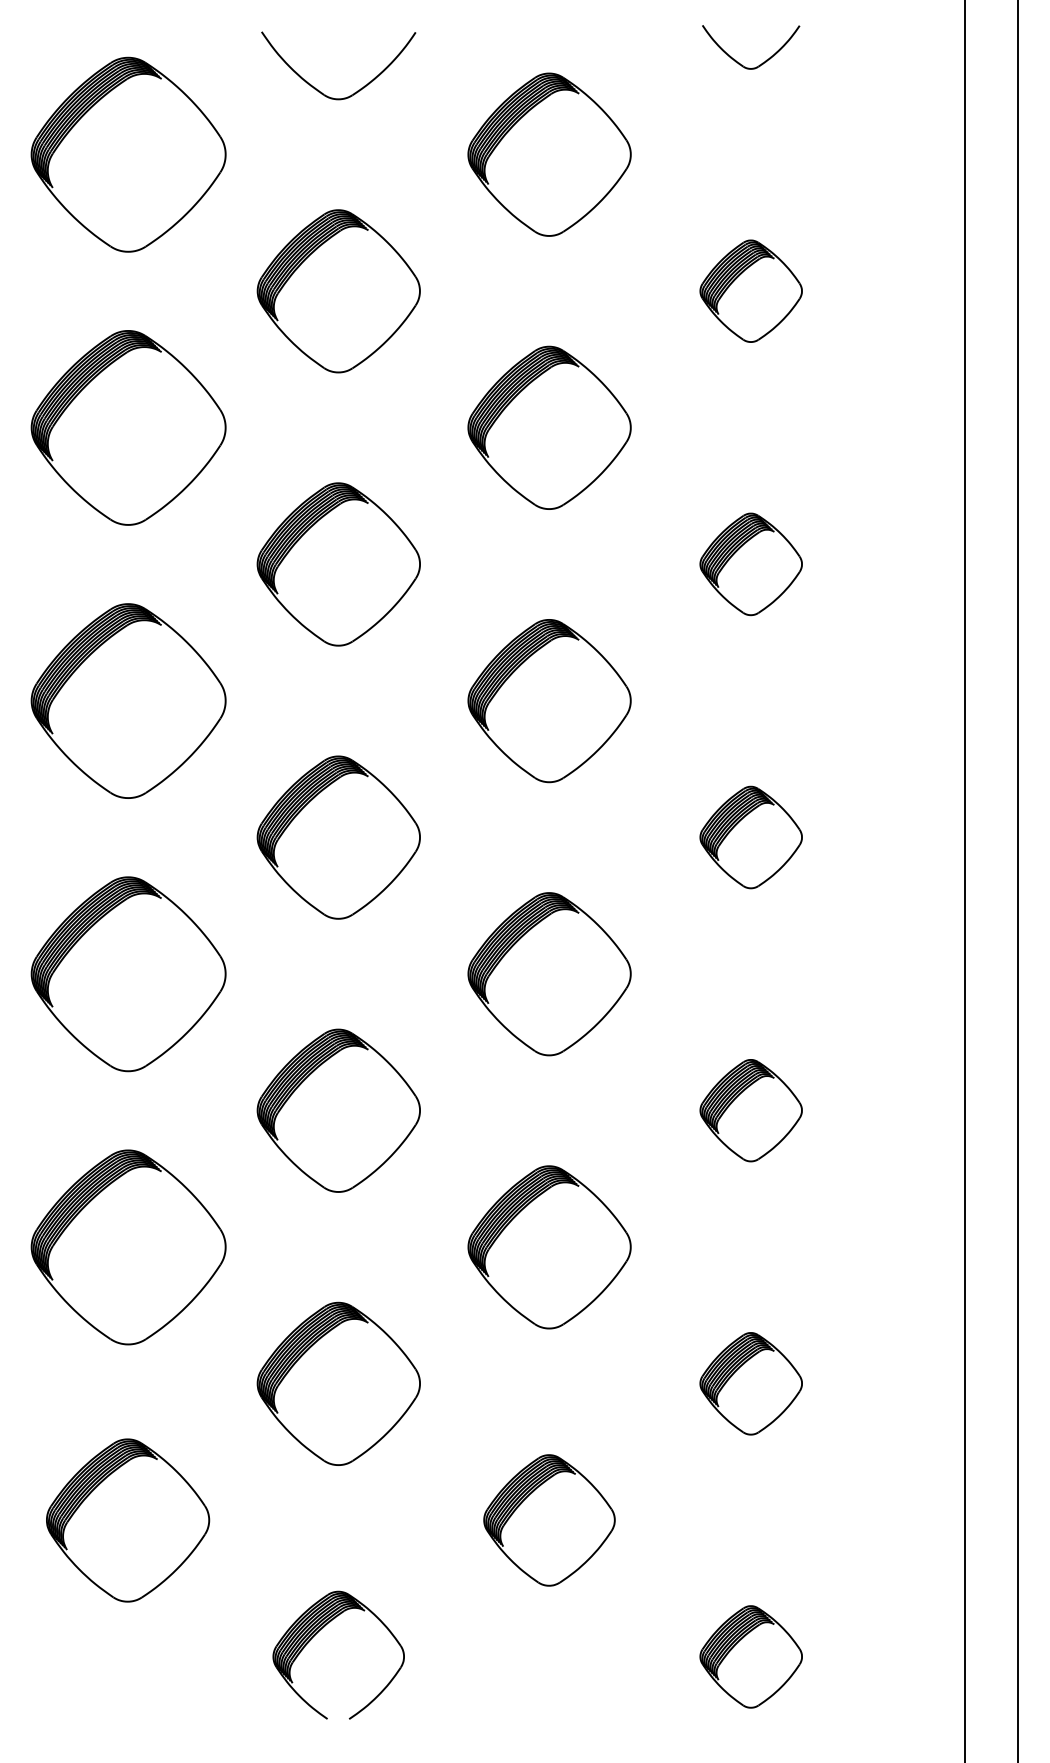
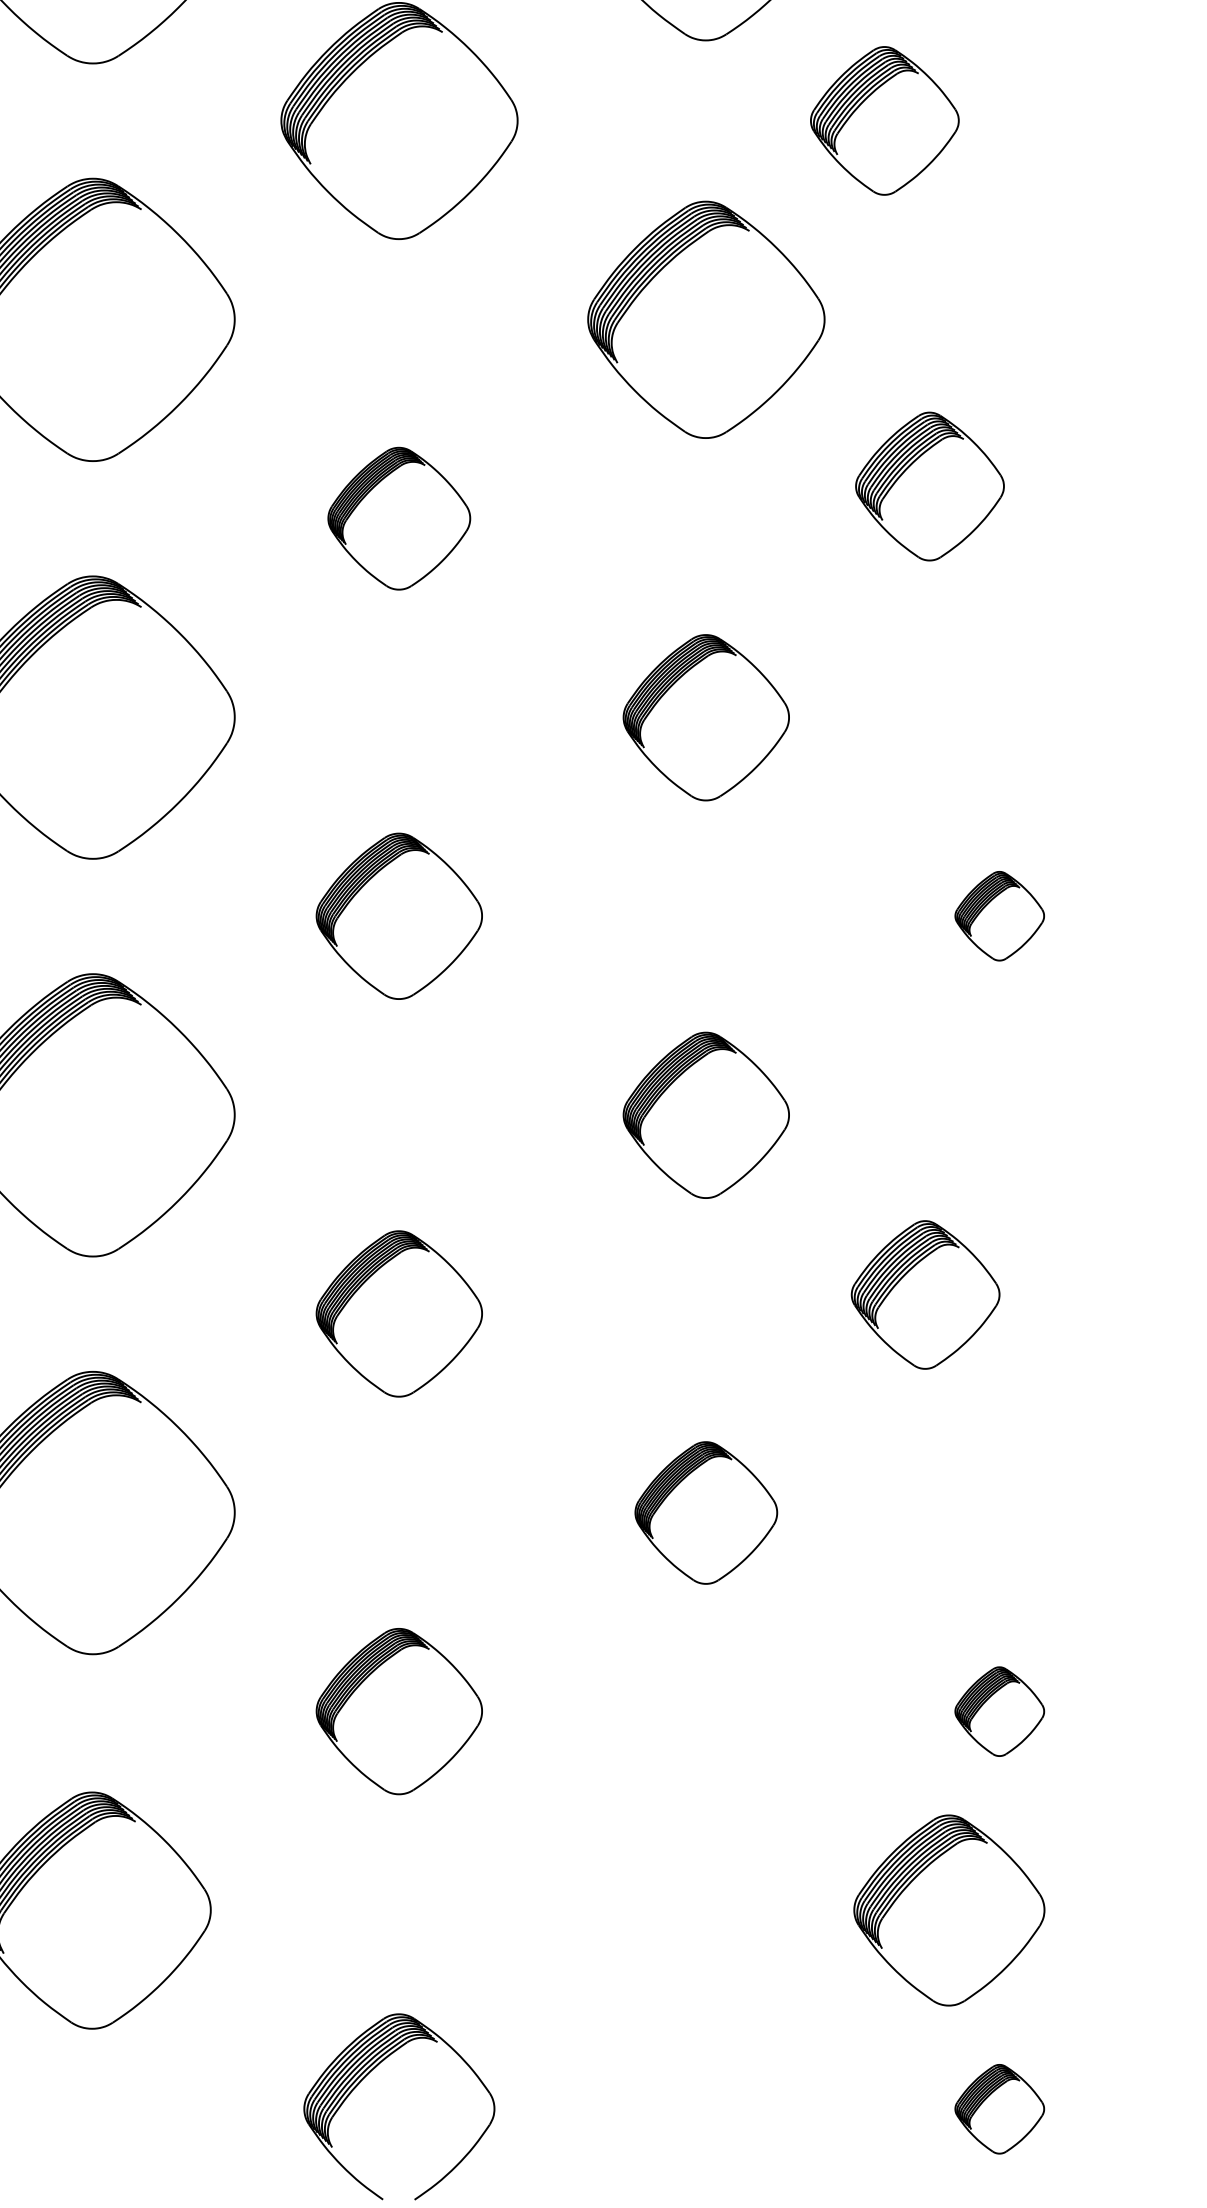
part: (750, 290) -> (883, 119), moved
part: (338, 564) -> (399, 518), size x0.6
part: (750, 564) -> (928, 486), moved
part: (549, 701) -> (706, 718), size x0.7
part: (338, 837) -> (399, 916), size x0.7
part: (750, 837) -> (998, 916), size x0.6
part: (549, 974) -> (706, 1115), size x0.7
part: (338, 1110) -> (399, 1313), size x0.7
part: (750, 1110) -> (924, 1294), moved
part: (549, 1247) -> (706, 1513), size x0.6
part: (338, 1383) -> (399, 1711), size x0.7
part: (750, 1383) -> (998, 1711), size x0.6
part: (549, 1520) -> (949, 1910), moved
part: (750, 1656) -> (998, 2108), size x0.6

